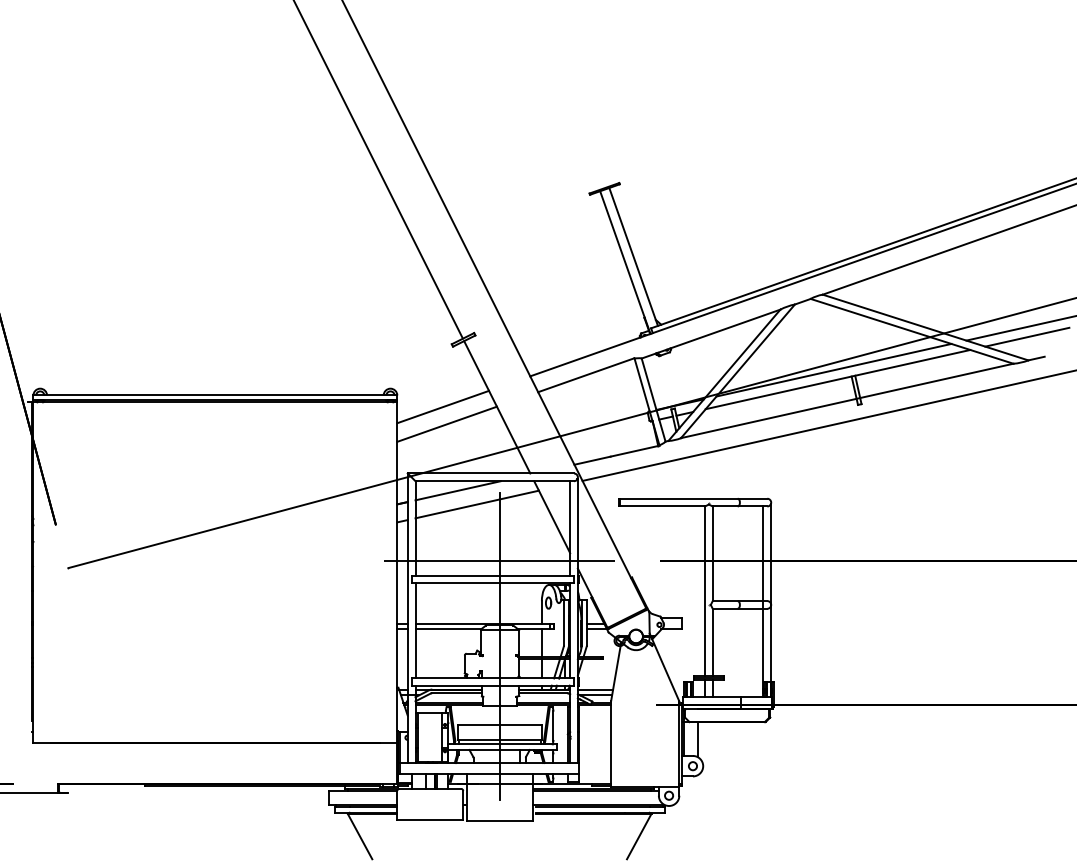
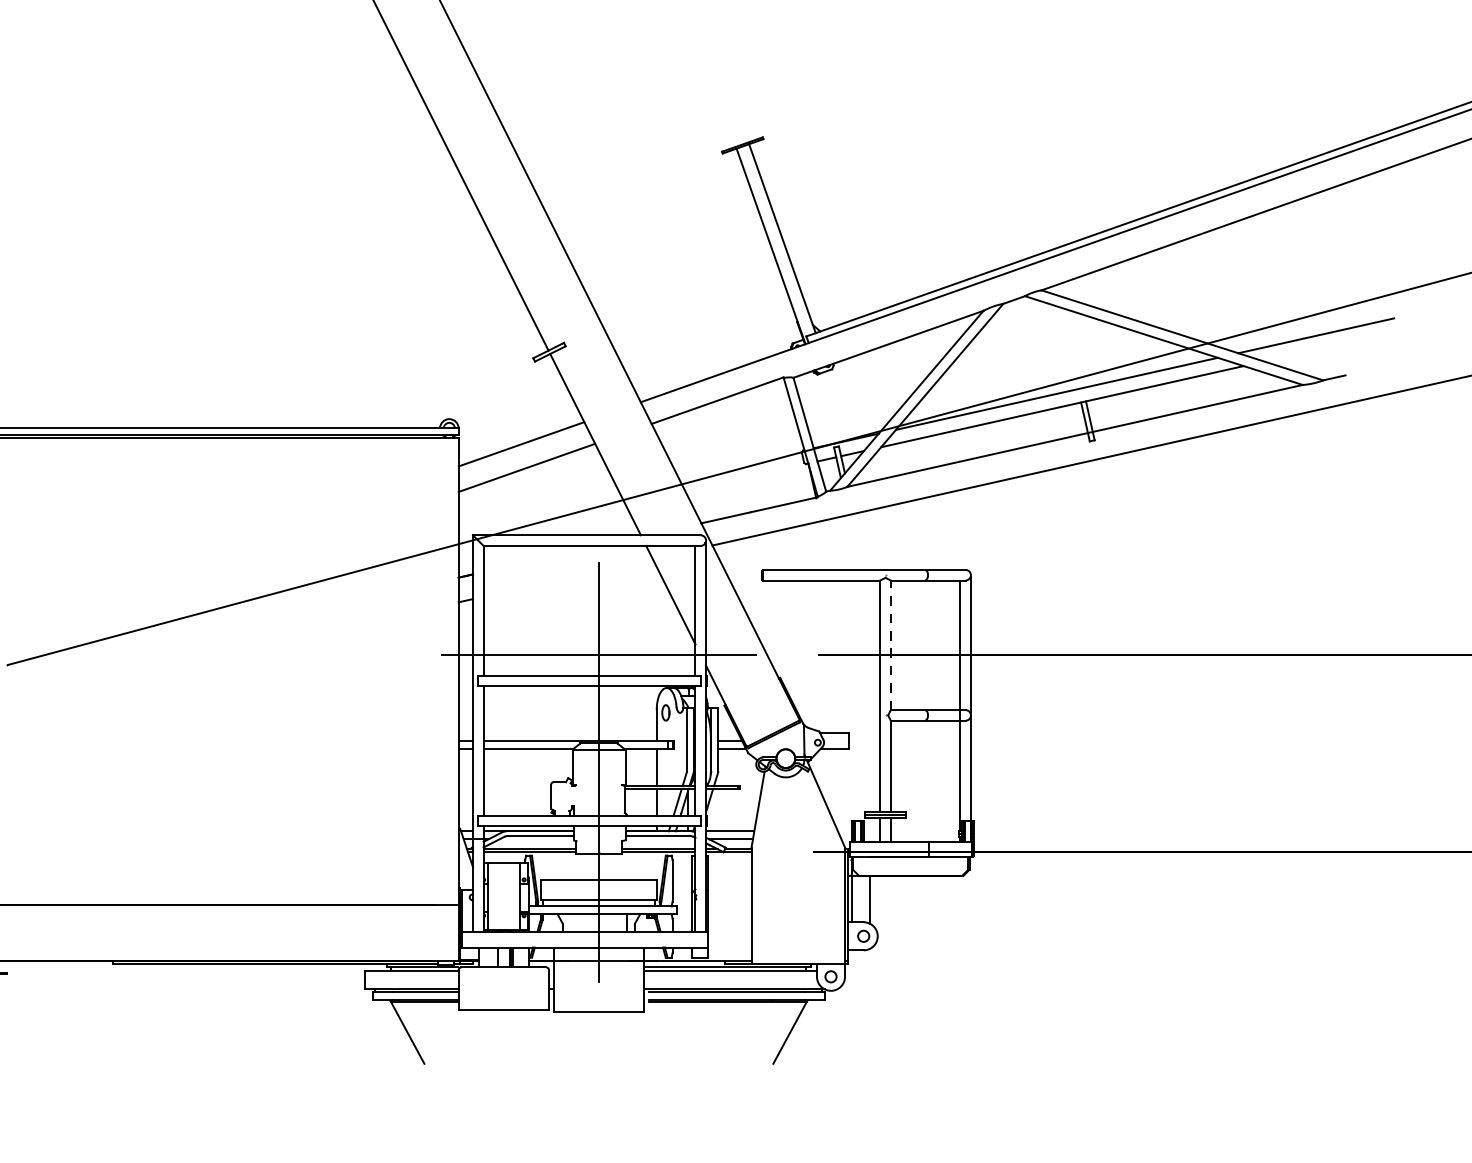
line: (1027, 336) -> (1322, 347), removed
line: (457, 490) -> (541, 558), removed
line: (476, 504) -> (567, 577), removed
line: (712, 553) -> (890, 644), solid -> dashed

